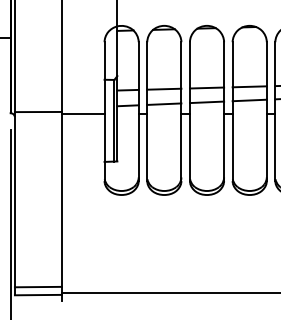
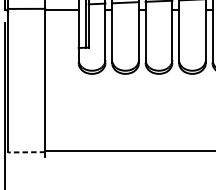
line: (37, 286) -> (26, 145), removed
line: (37, 295) -> (26, 152), solid -> dashed

